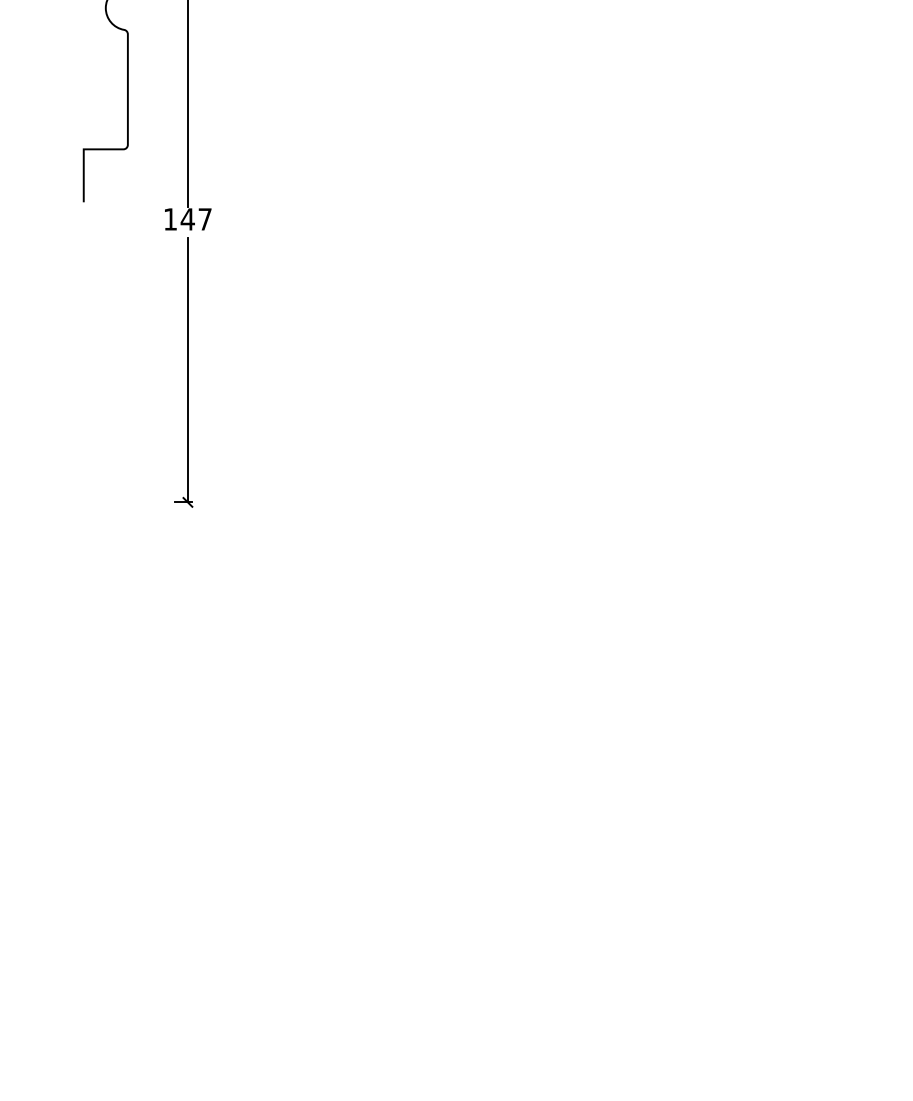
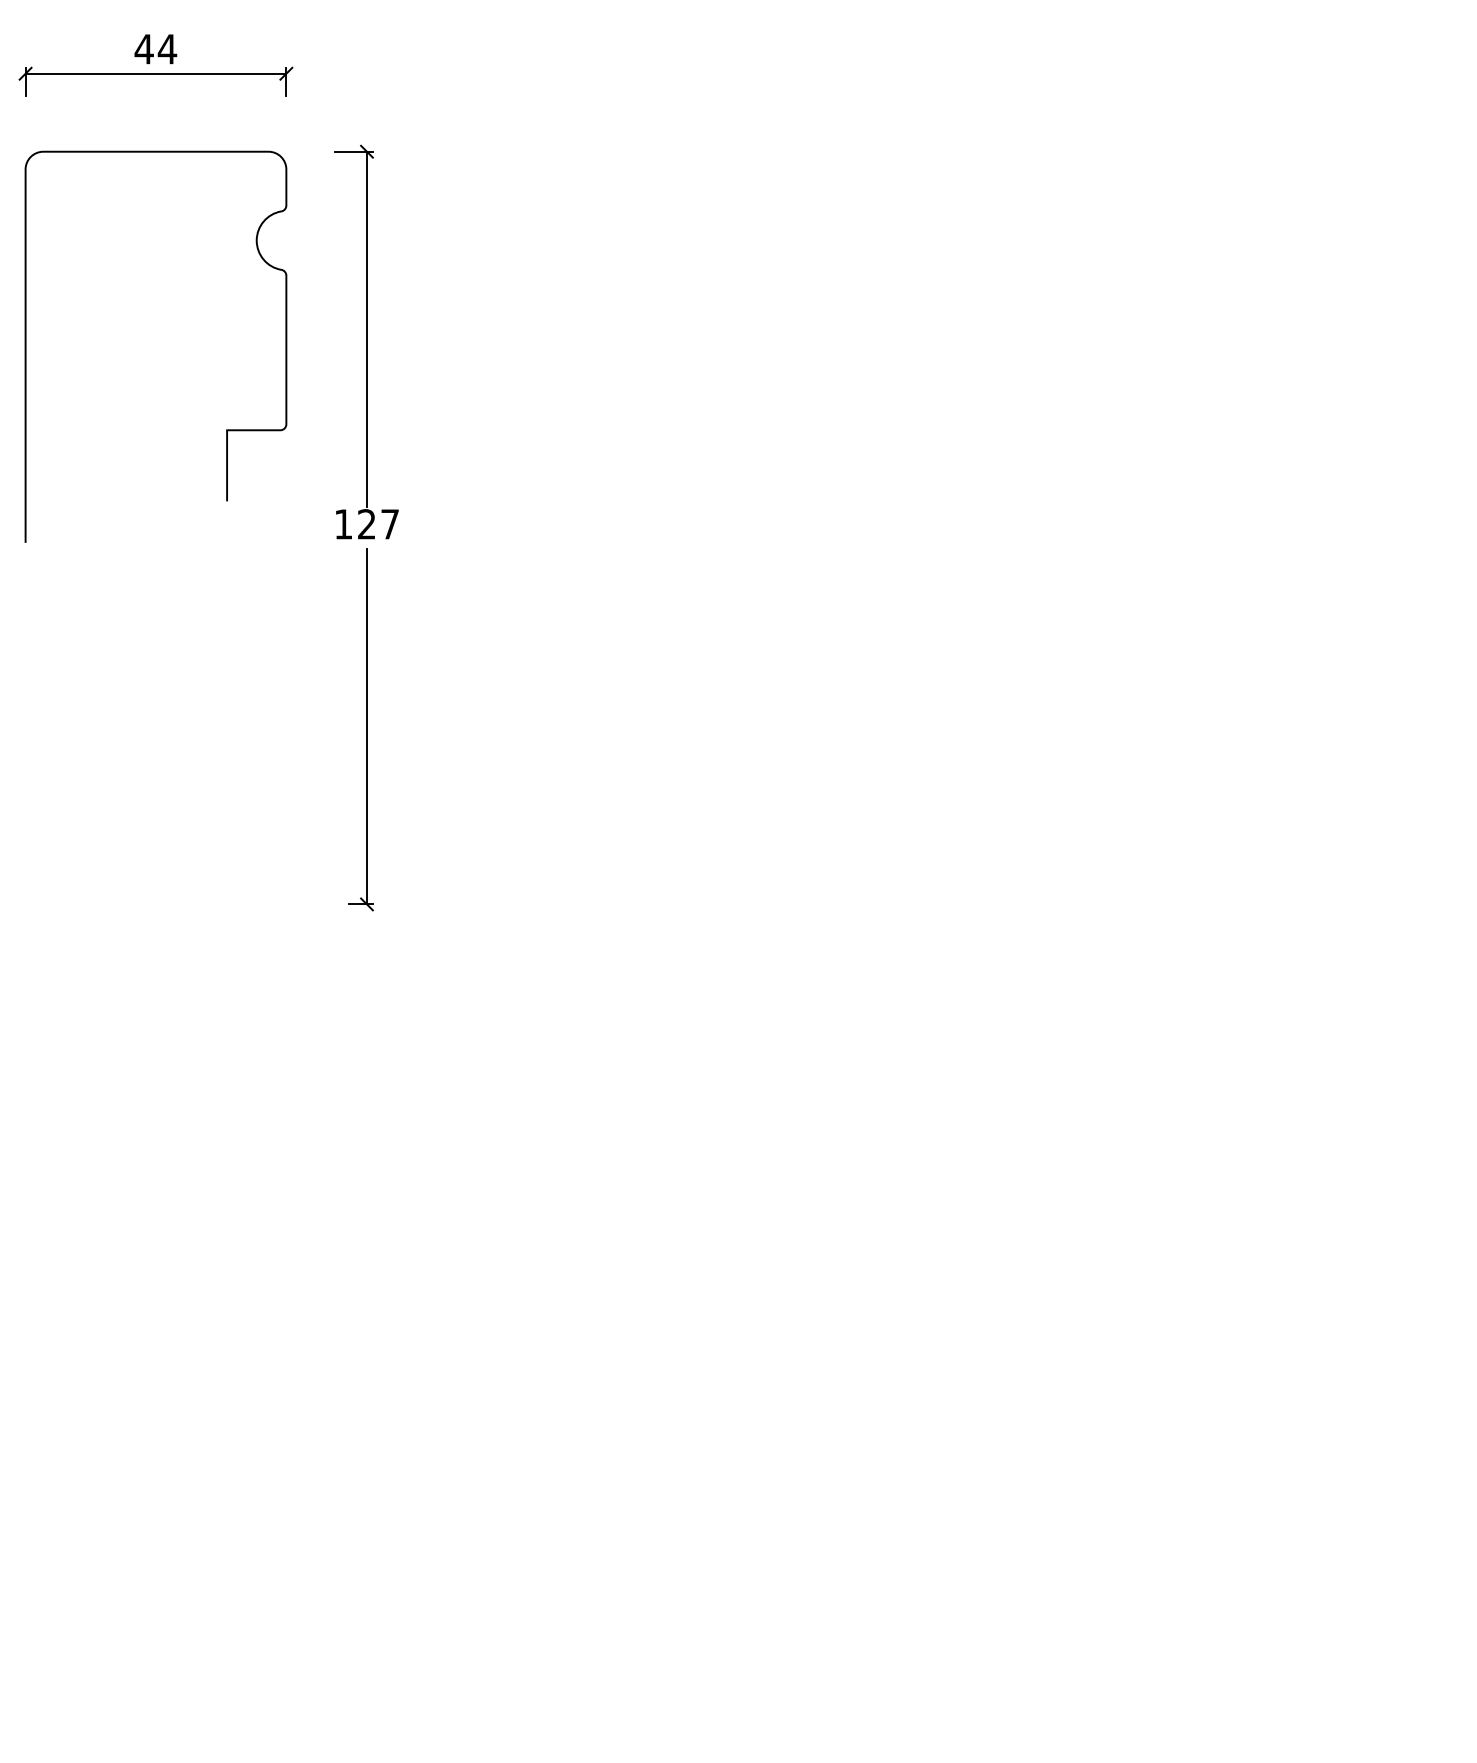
text: (187, 219) -> (366, 524), 147 -> 127

